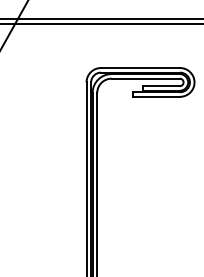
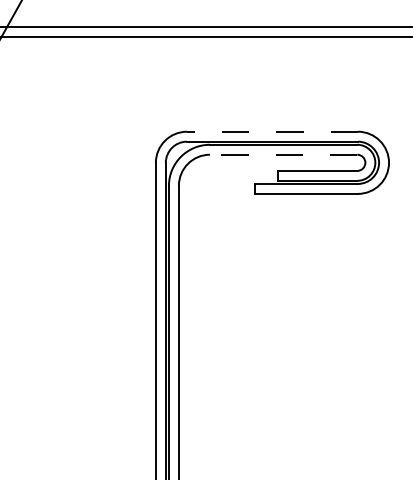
line: (140, 68) -> (272, 132), solid -> dashed
line: (145, 78) -> (283, 154), solid -> dashed

